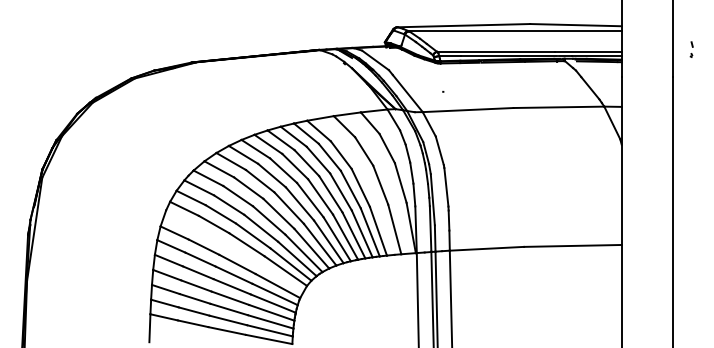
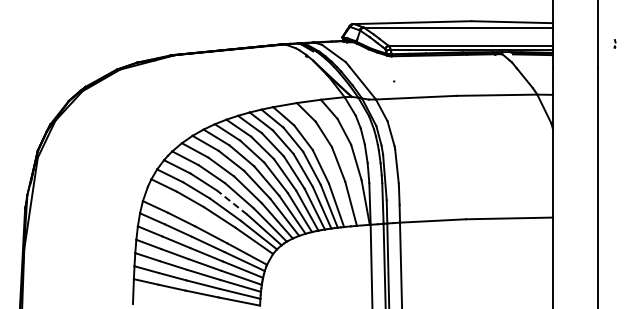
part: (691, 49) -> (614, 43), size x0.6
line: (260, 228) -> (231, 202), solid -> dashed

